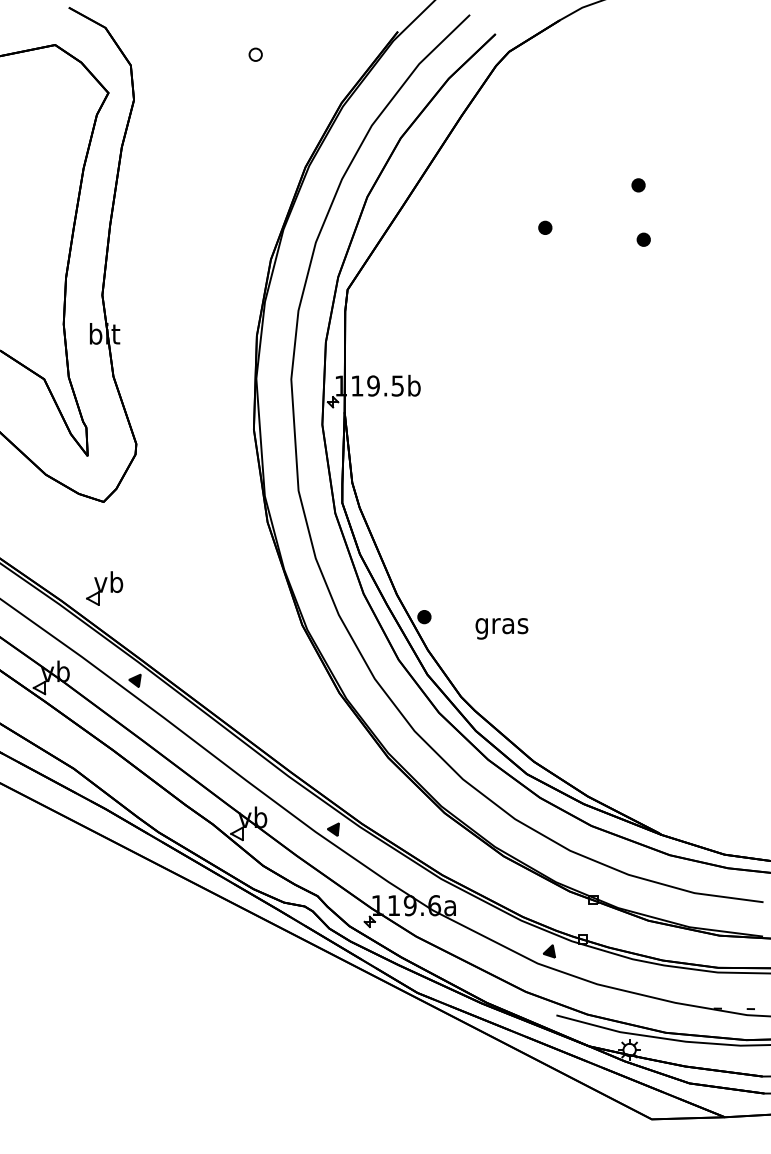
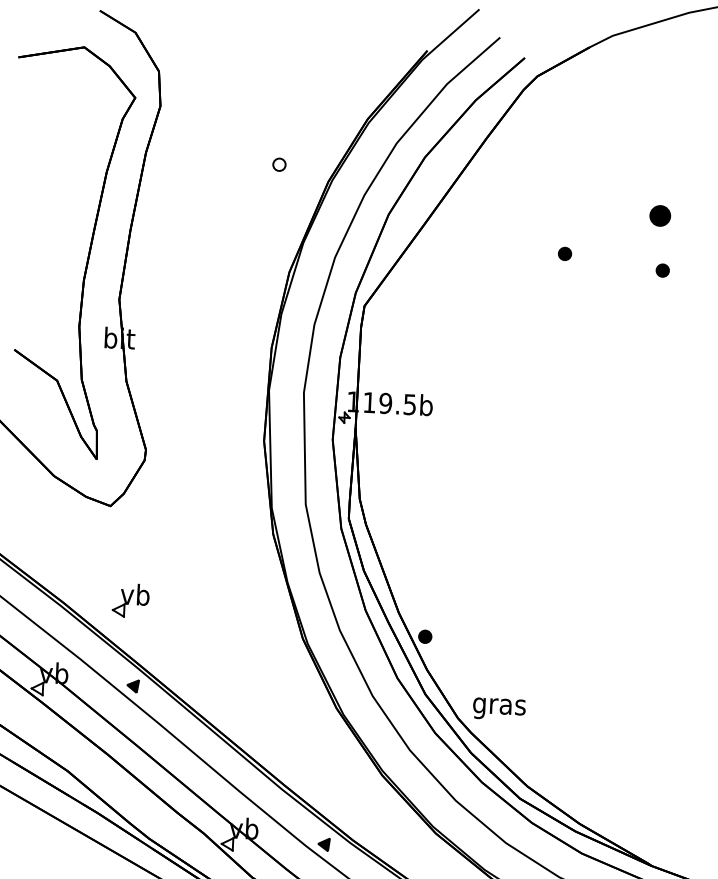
part: (255, 54) -> (279, 164), moved
part: (638, 185) -> (660, 216), size x1.6
part: (104, 588) -> (130, 600), moved
text: (501, 628) -> (498, 708), moved

